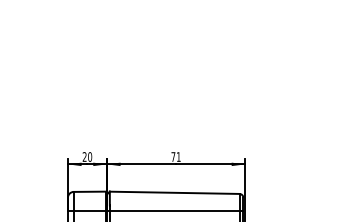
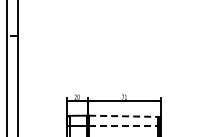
line: (174, 193) -> (123, 116), solid -> dashed
line: (176, 211) -> (124, 126), solid -> dashed

